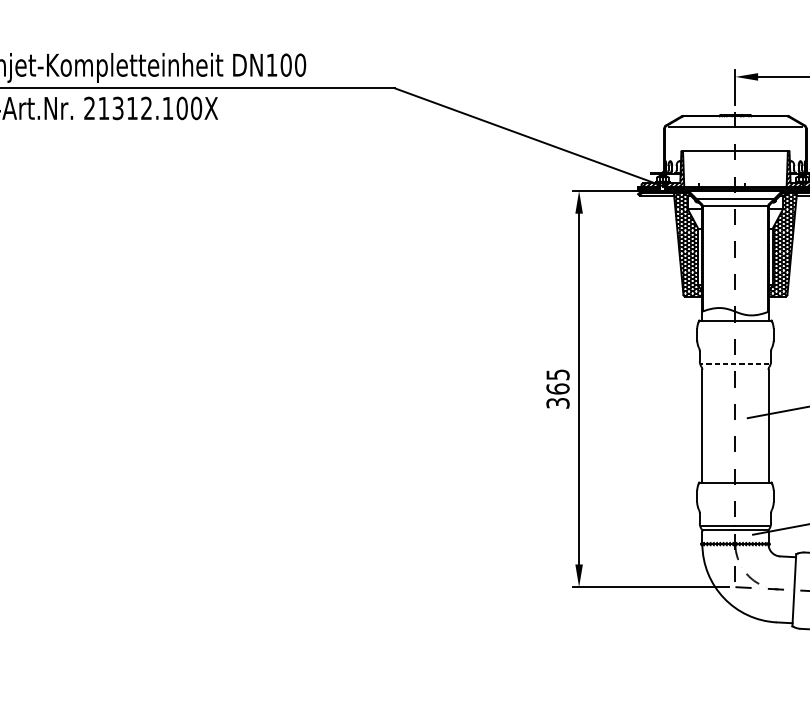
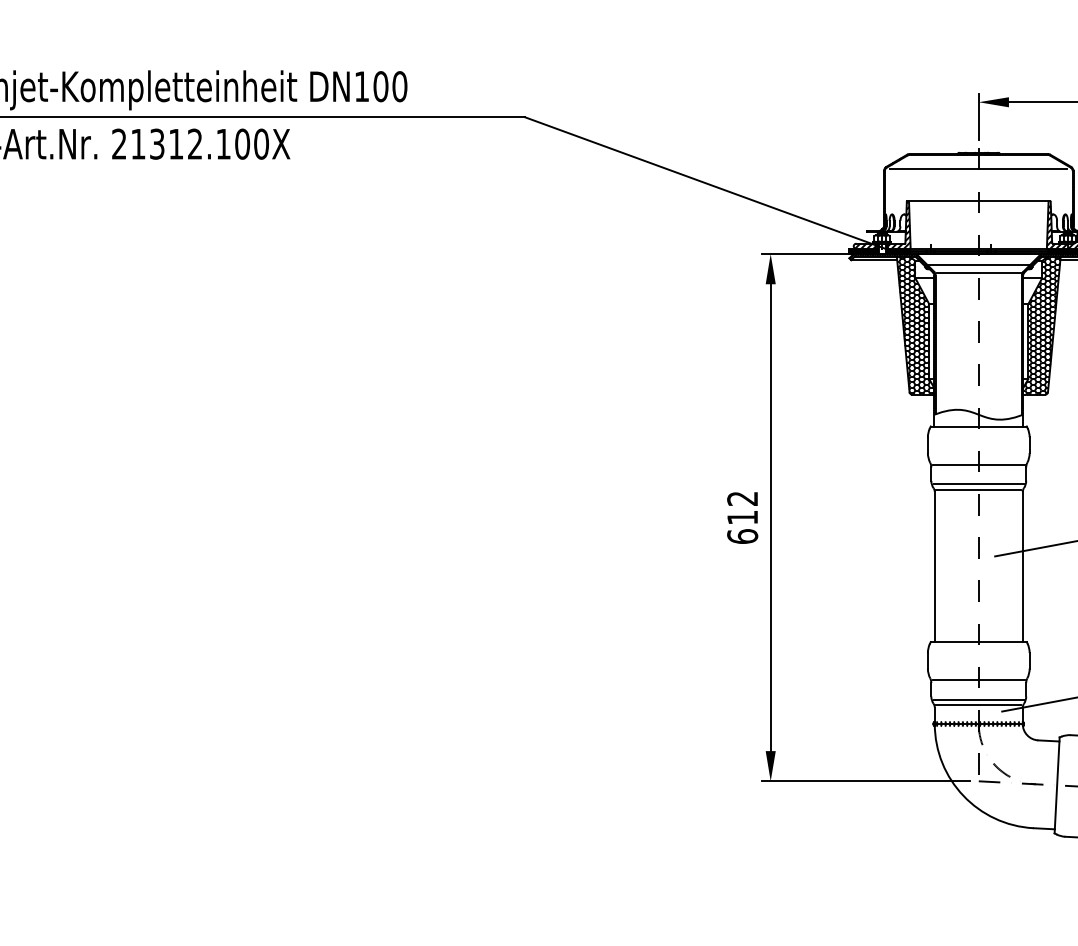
line: (735, 349) -> (978, 464), added
line: (735, 364) -> (978, 484), dashed -> solid
line: (735, 367) -> (978, 489), added
text: (557, 388) -> (742, 517), 365 -> 612
line: (735, 511) -> (978, 680), added

